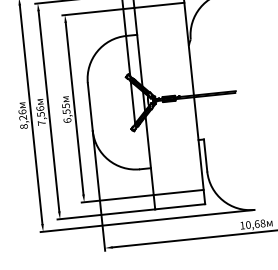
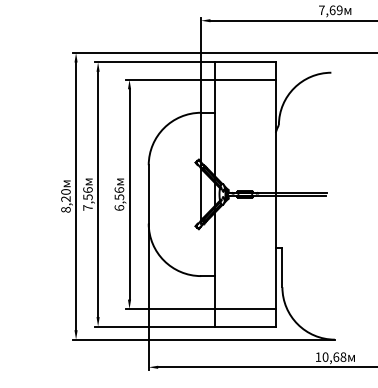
text: (66, 105) -> (119, 189), 6,55 -> 6,56
text: (22, 111) -> (65, 191), 8,26 -> 8,20

